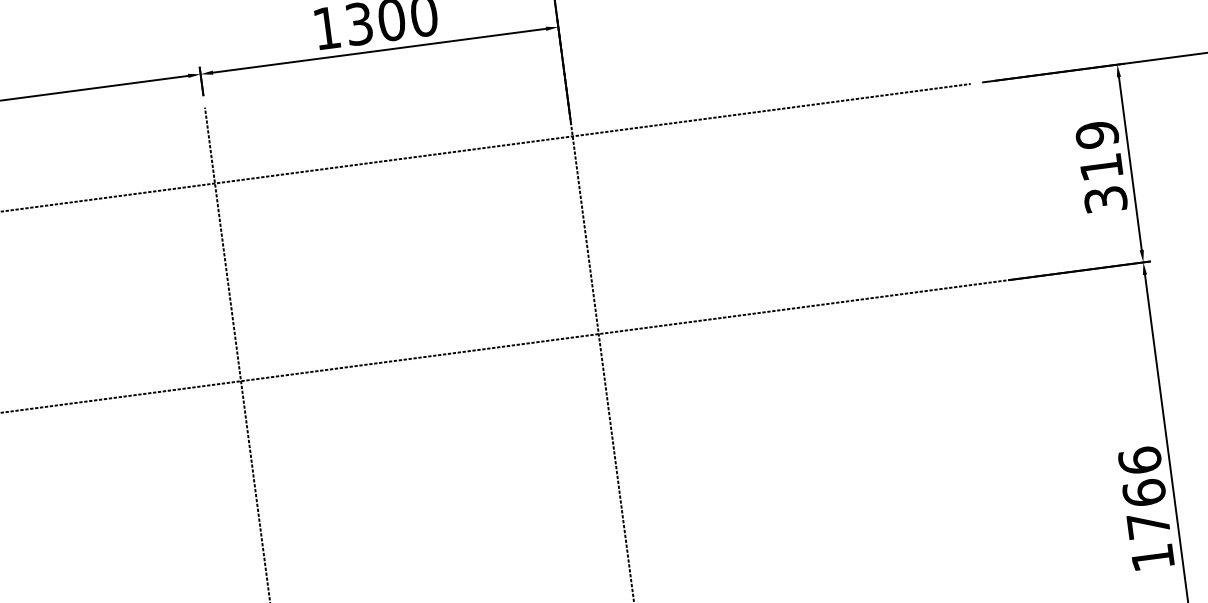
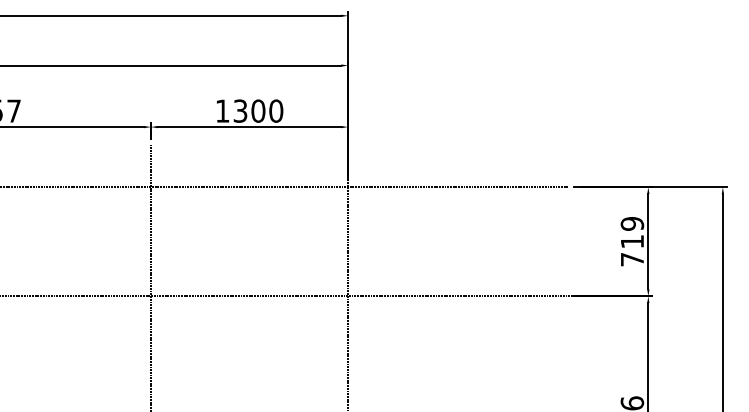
text: (1105, 199) -> (632, 259), 319 -> 719

